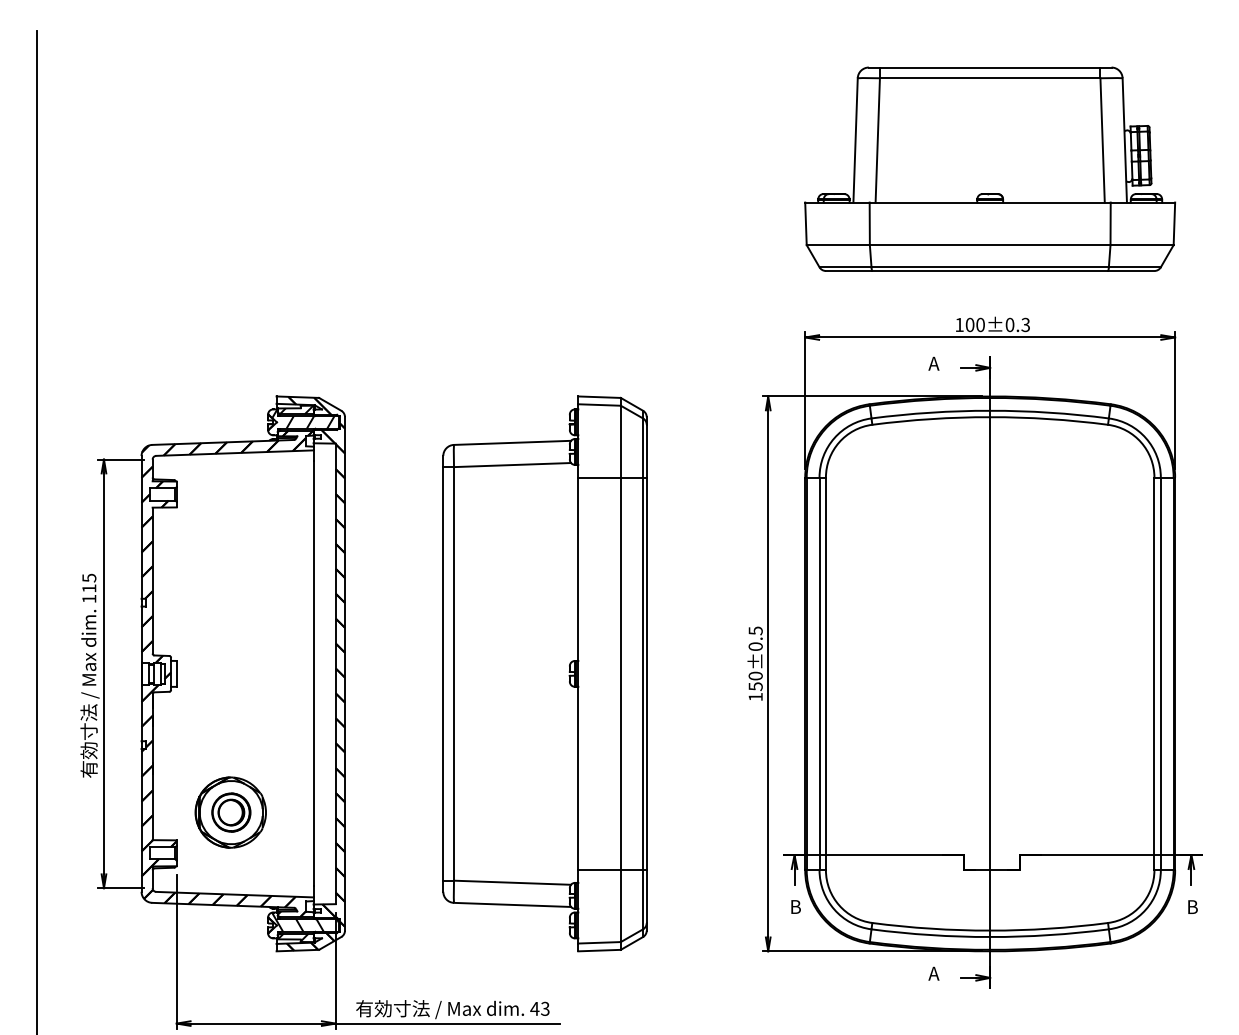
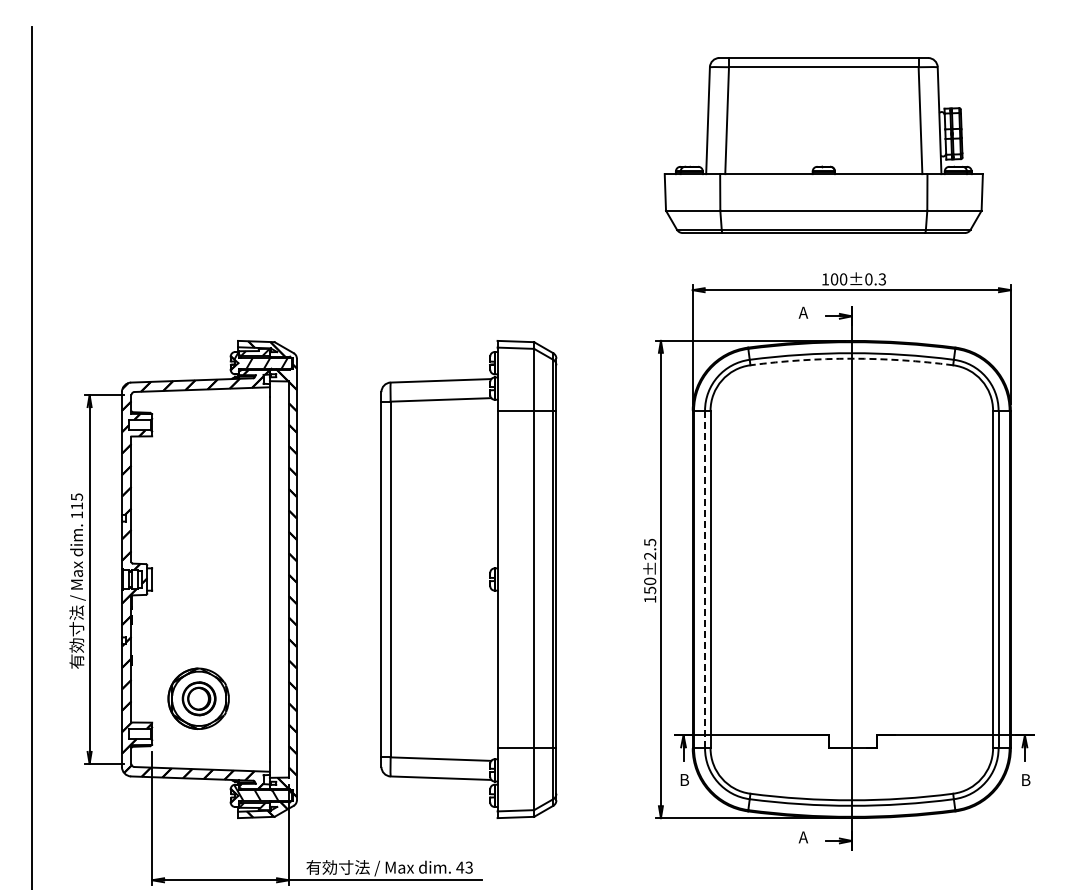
part: (989, 169) -> (823, 145), moved
arc: (989, 416) -> (851, 358), solid -> dashed
text: (756, 645) -> (650, 555), 150±0.5 -> 150±2.5
line: (820, 673) -> (705, 579), solid -> dashed

